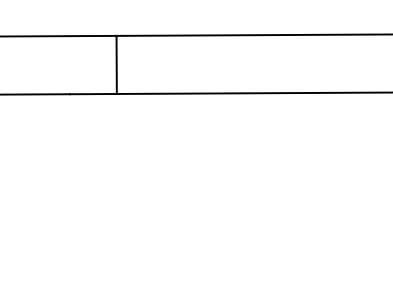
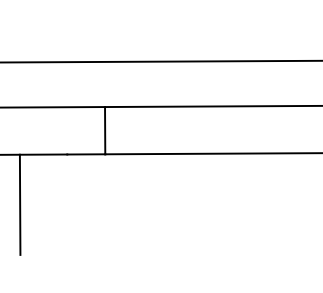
line: (11, 155) -> (19, 204), added

